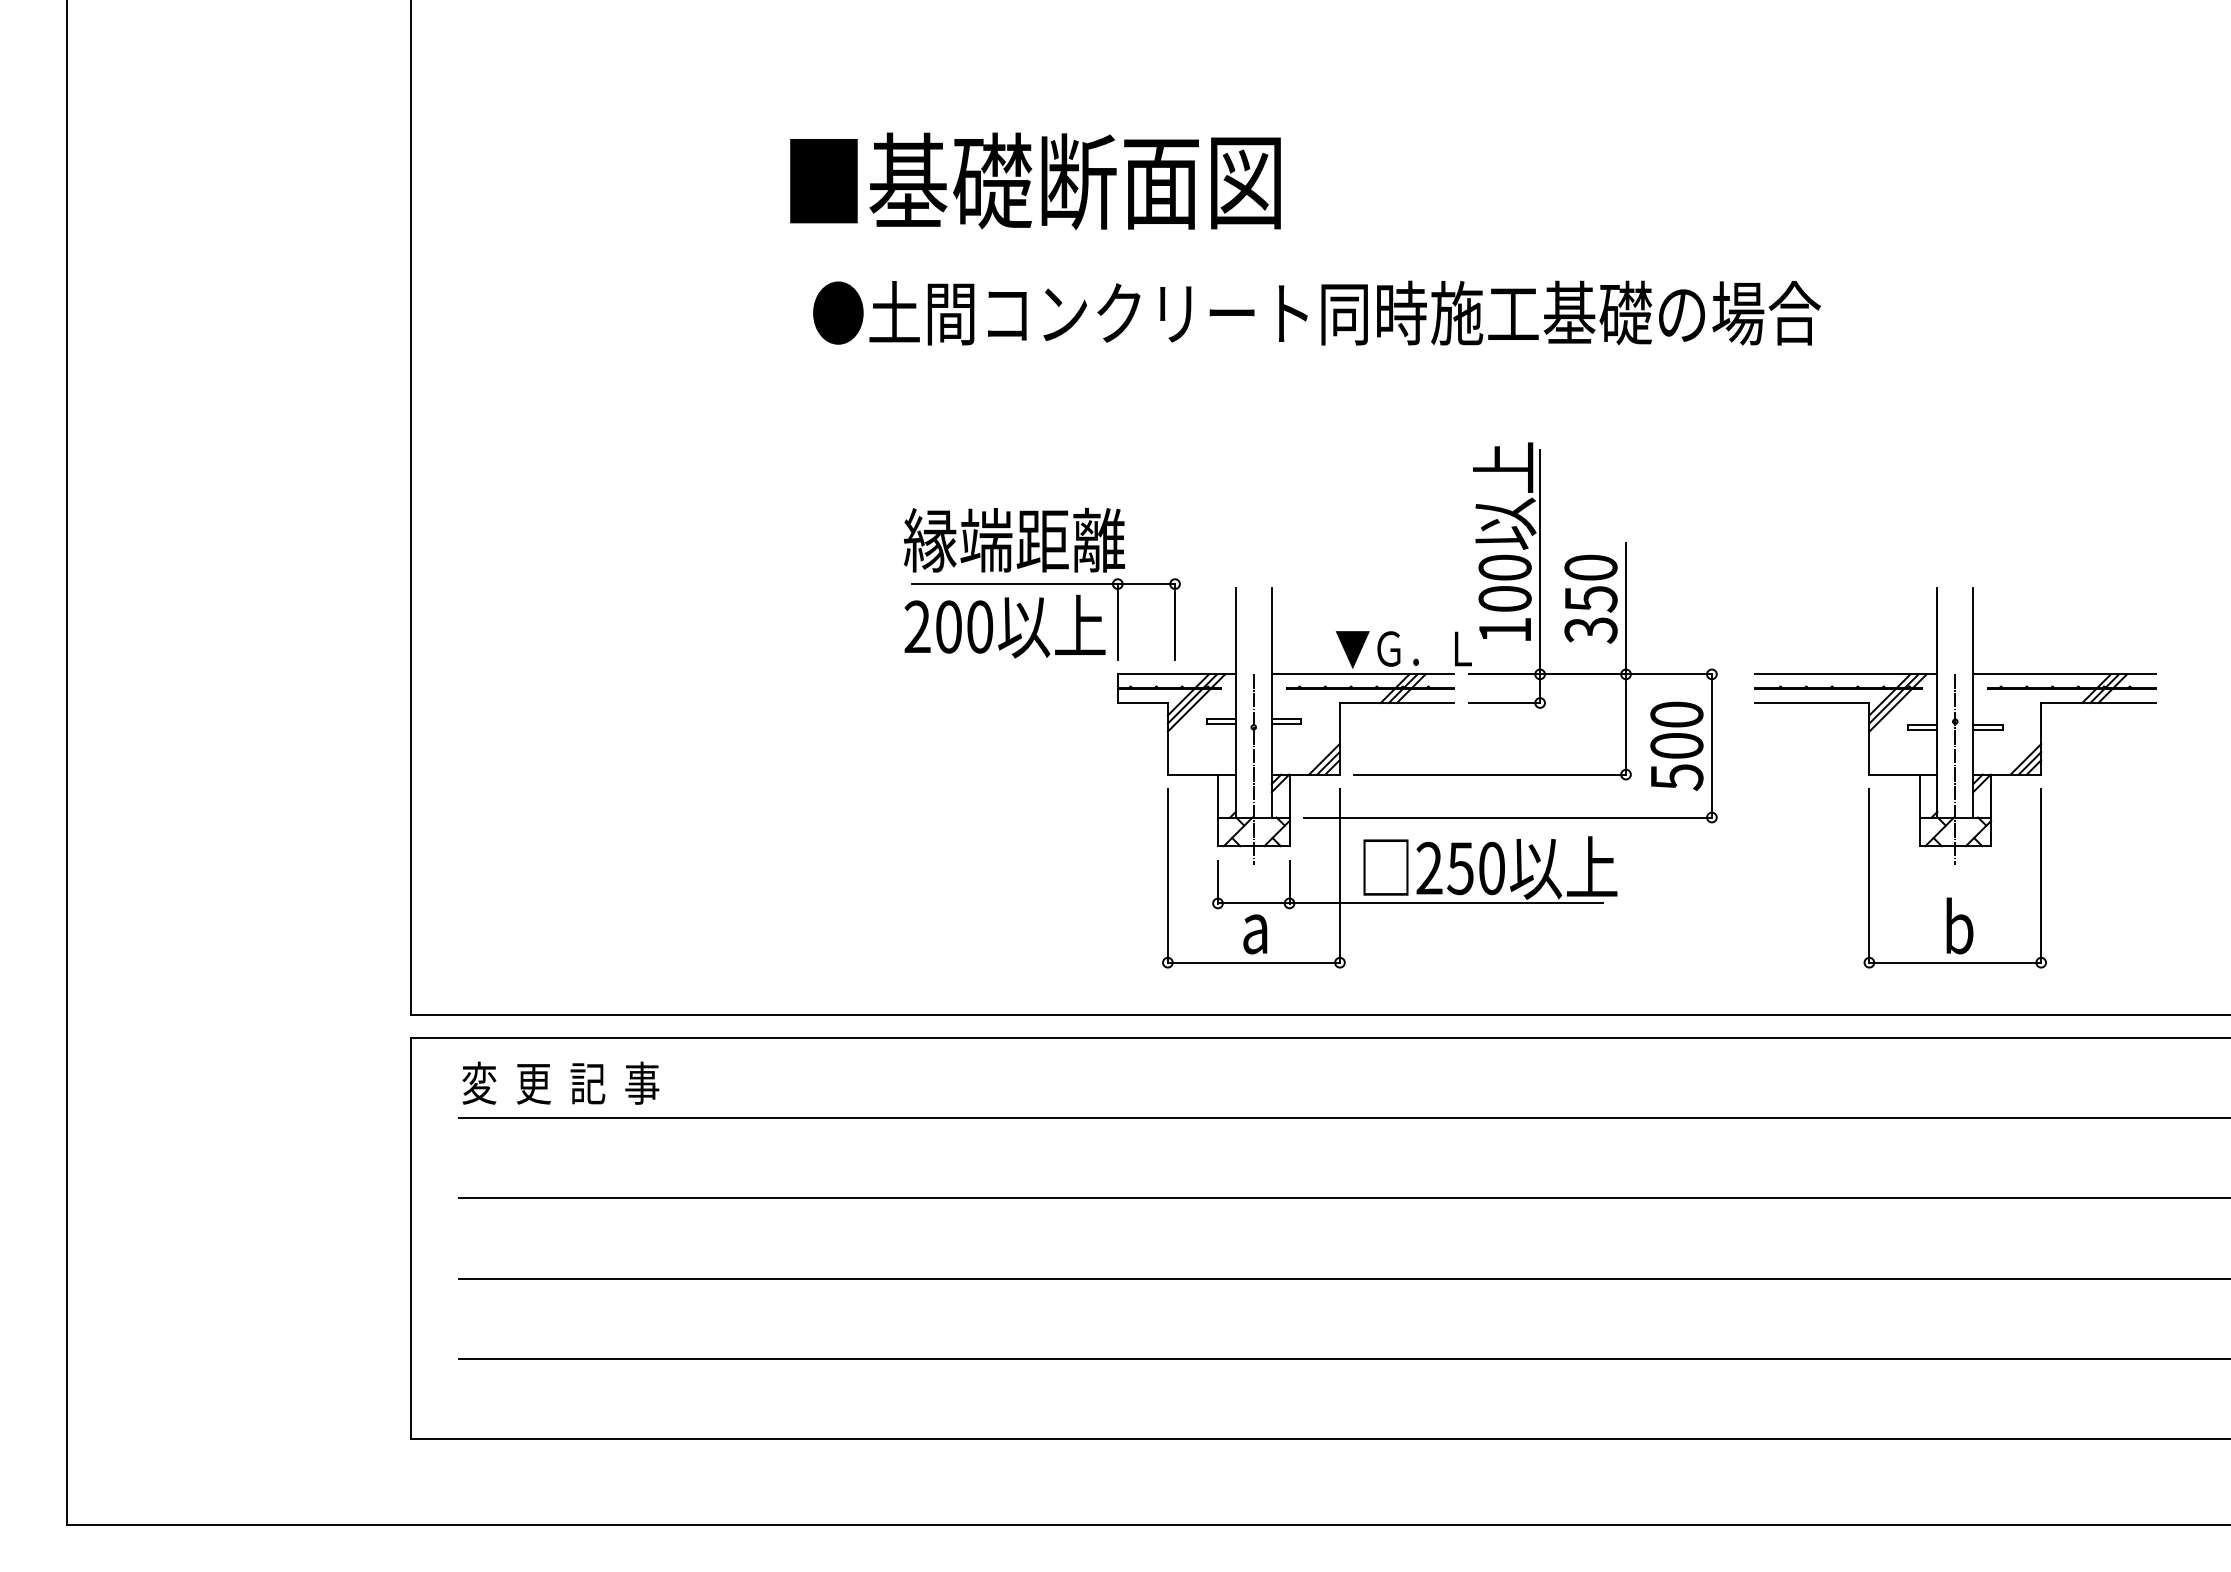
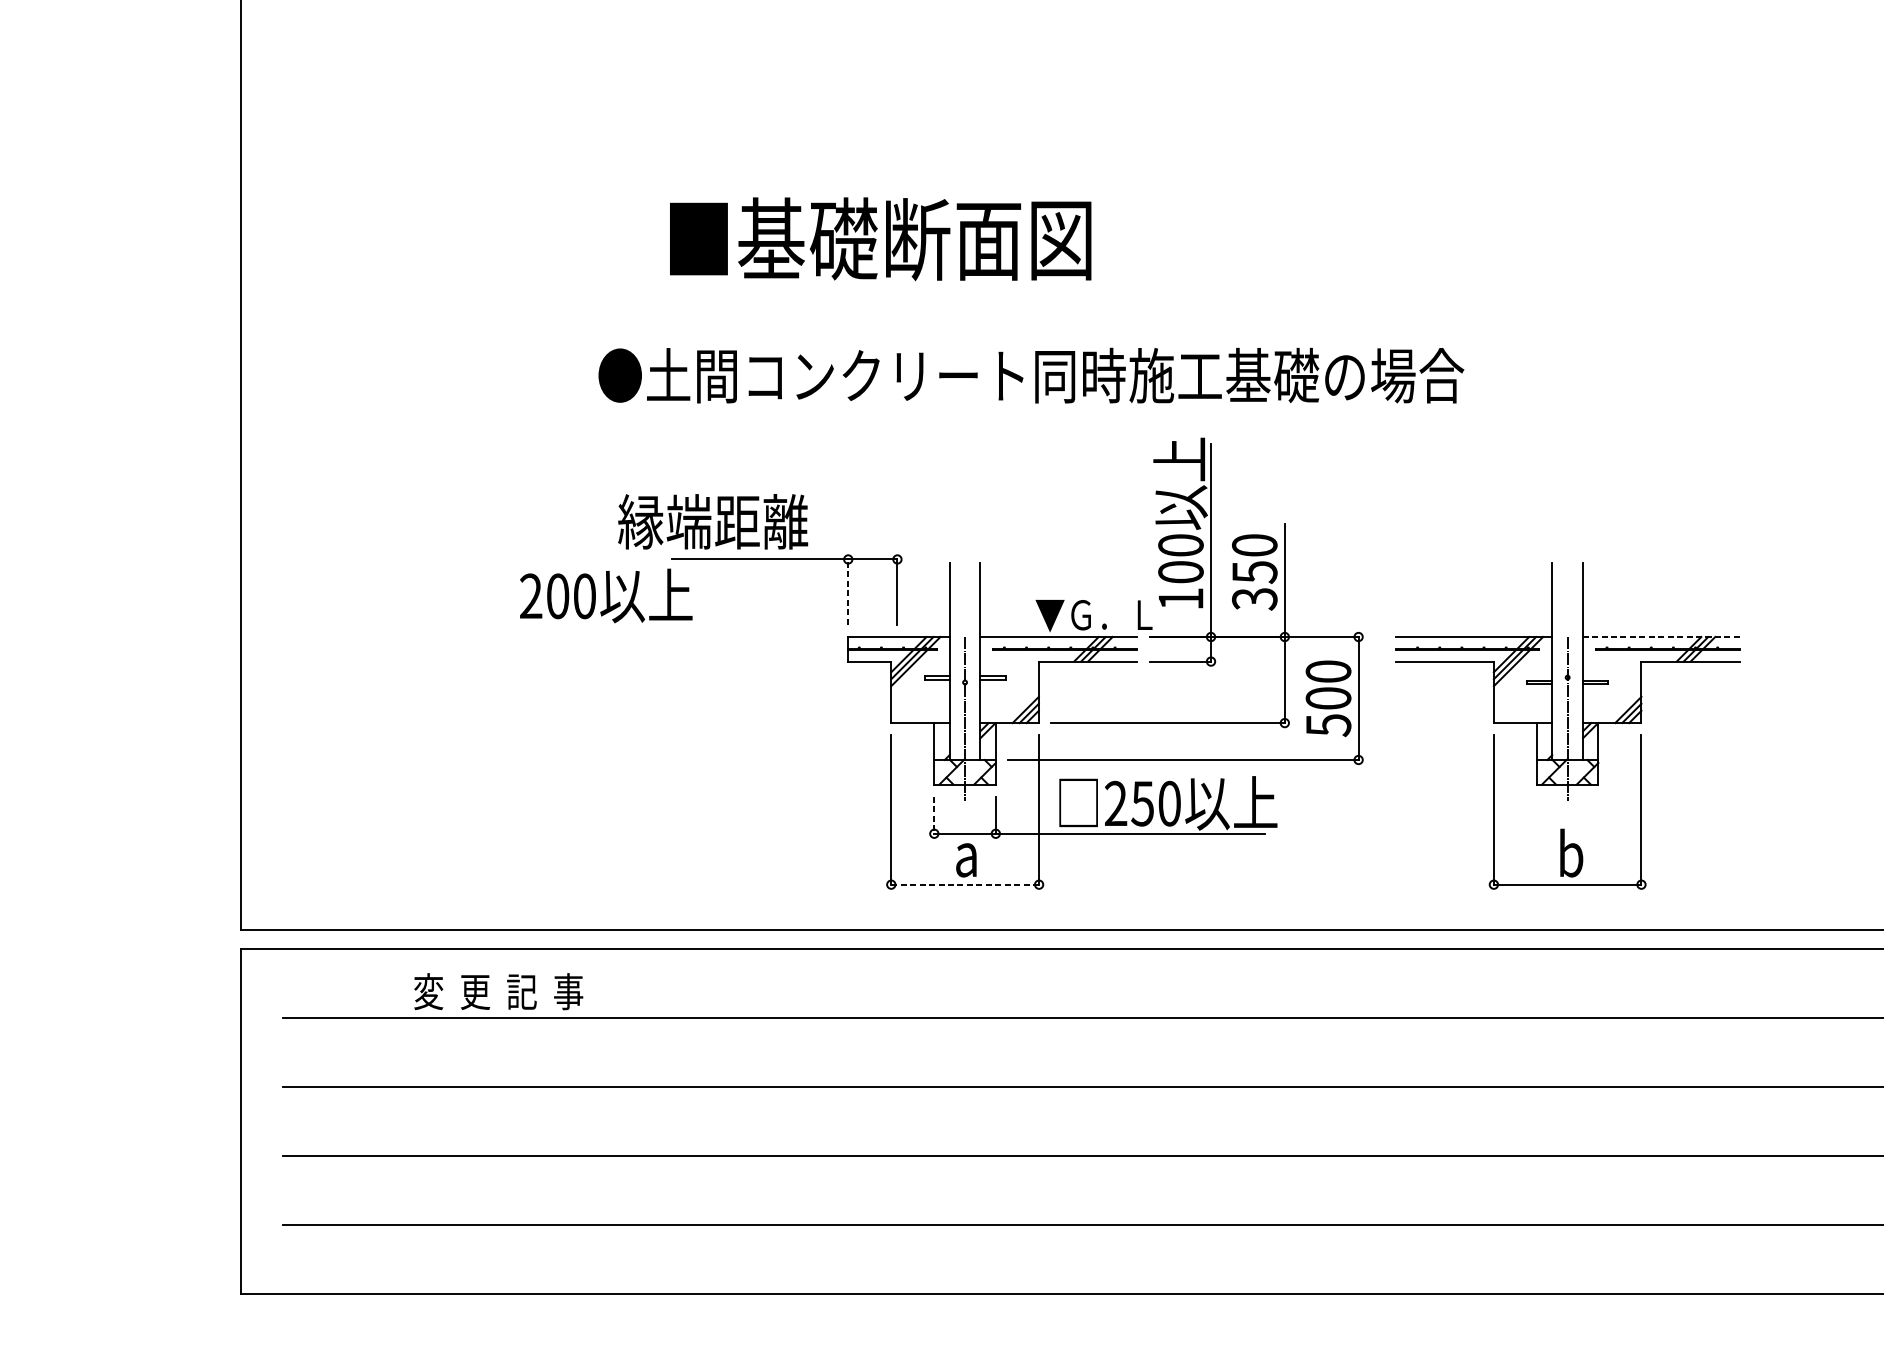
text: (1035, 181) -> (880, 239), moved
text: (1316, 312) -> (1030, 375), moved
text: (1013, 539) -> (712, 521), moved
line: (1117, 621) -> (848, 591), solid -> dashed
text: (1004, 626) -> (605, 595), moved
line: (2063, 674) -> (1660, 637), solid -> dashed
line: (1217, 882) -> (933, 815), solid -> dashed
line: (1254, 962) -> (965, 884), solid -> dashed
text: (560, 1082) -> (498, 991), moved

